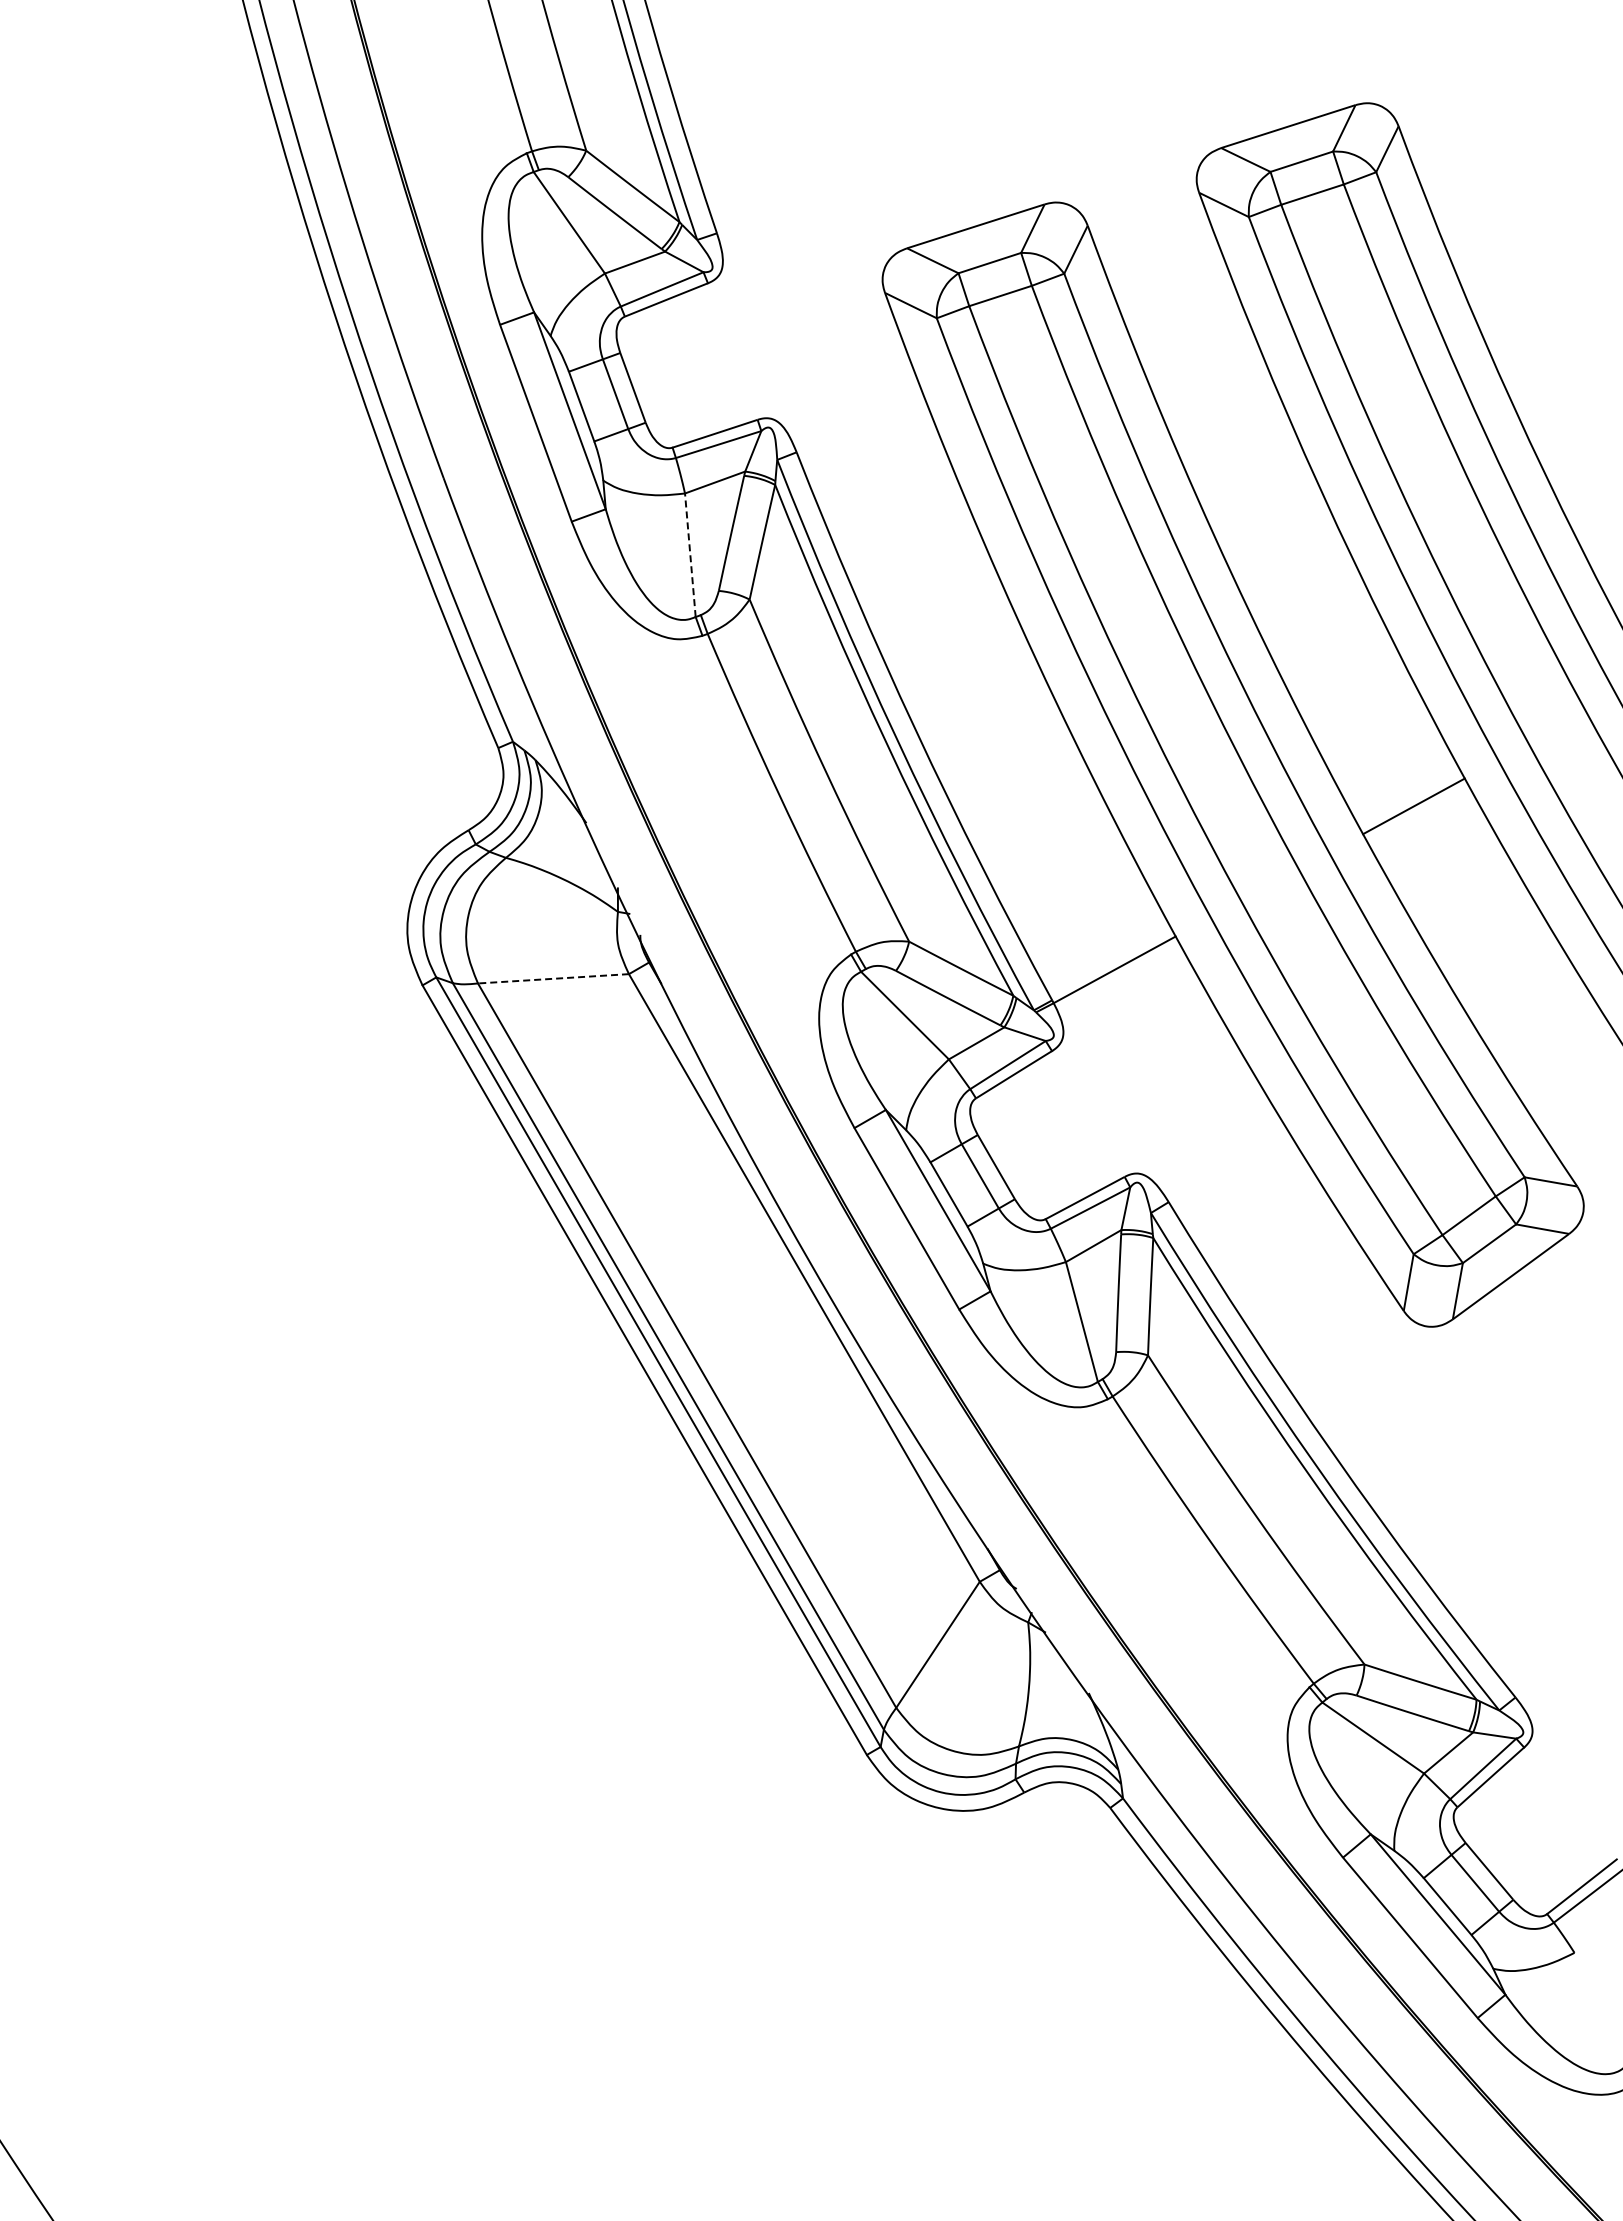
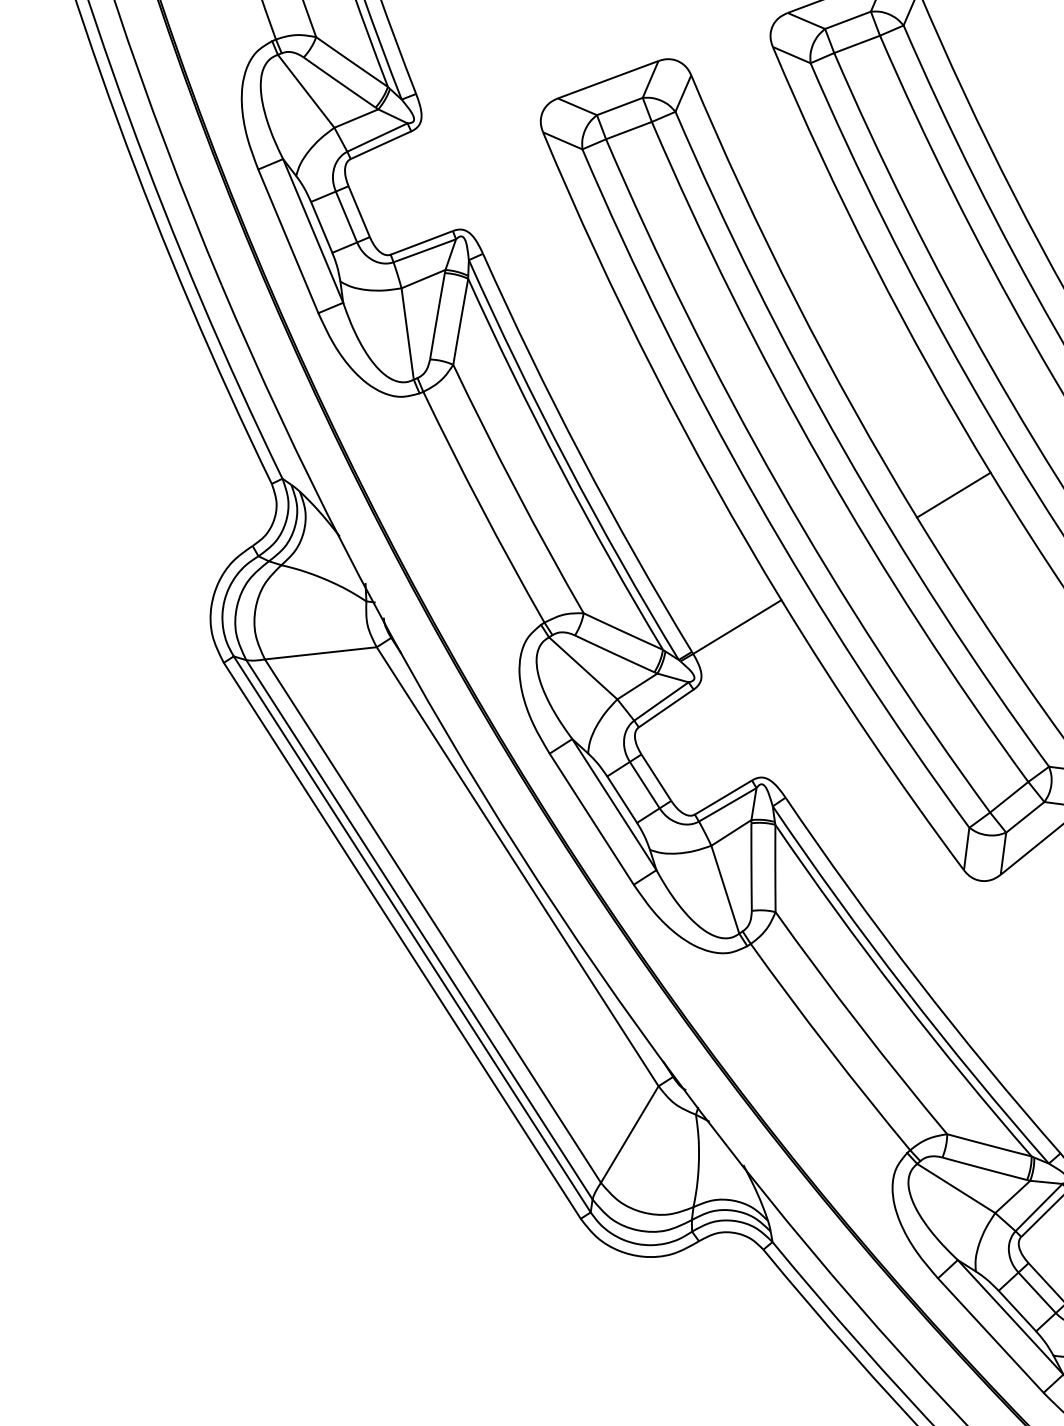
line: (690, 554) -> (407, 333), dashed -> solid
line: (553, 978) -> (320, 653), dashed -> solid

